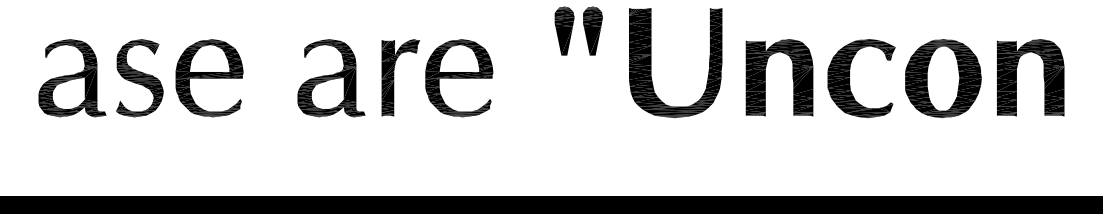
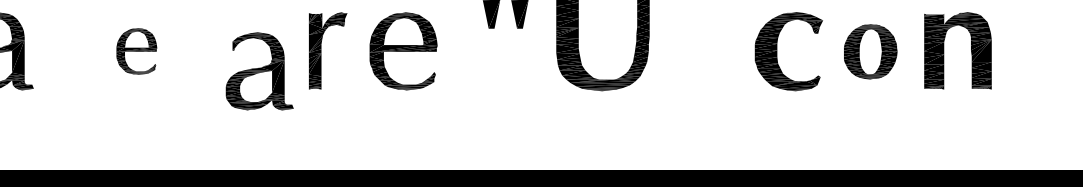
part: (792, 77) -> (719, 50), removed
part: (139, 78) -> (66, 51), removed
part: (209, 78) -> (136, 51), size x0.6
part: (331, 78) -> (259, 71), moved
part: (459, 78) -> (403, 51), moved
part: (943, 78) -> (870, 51), size x0.7

